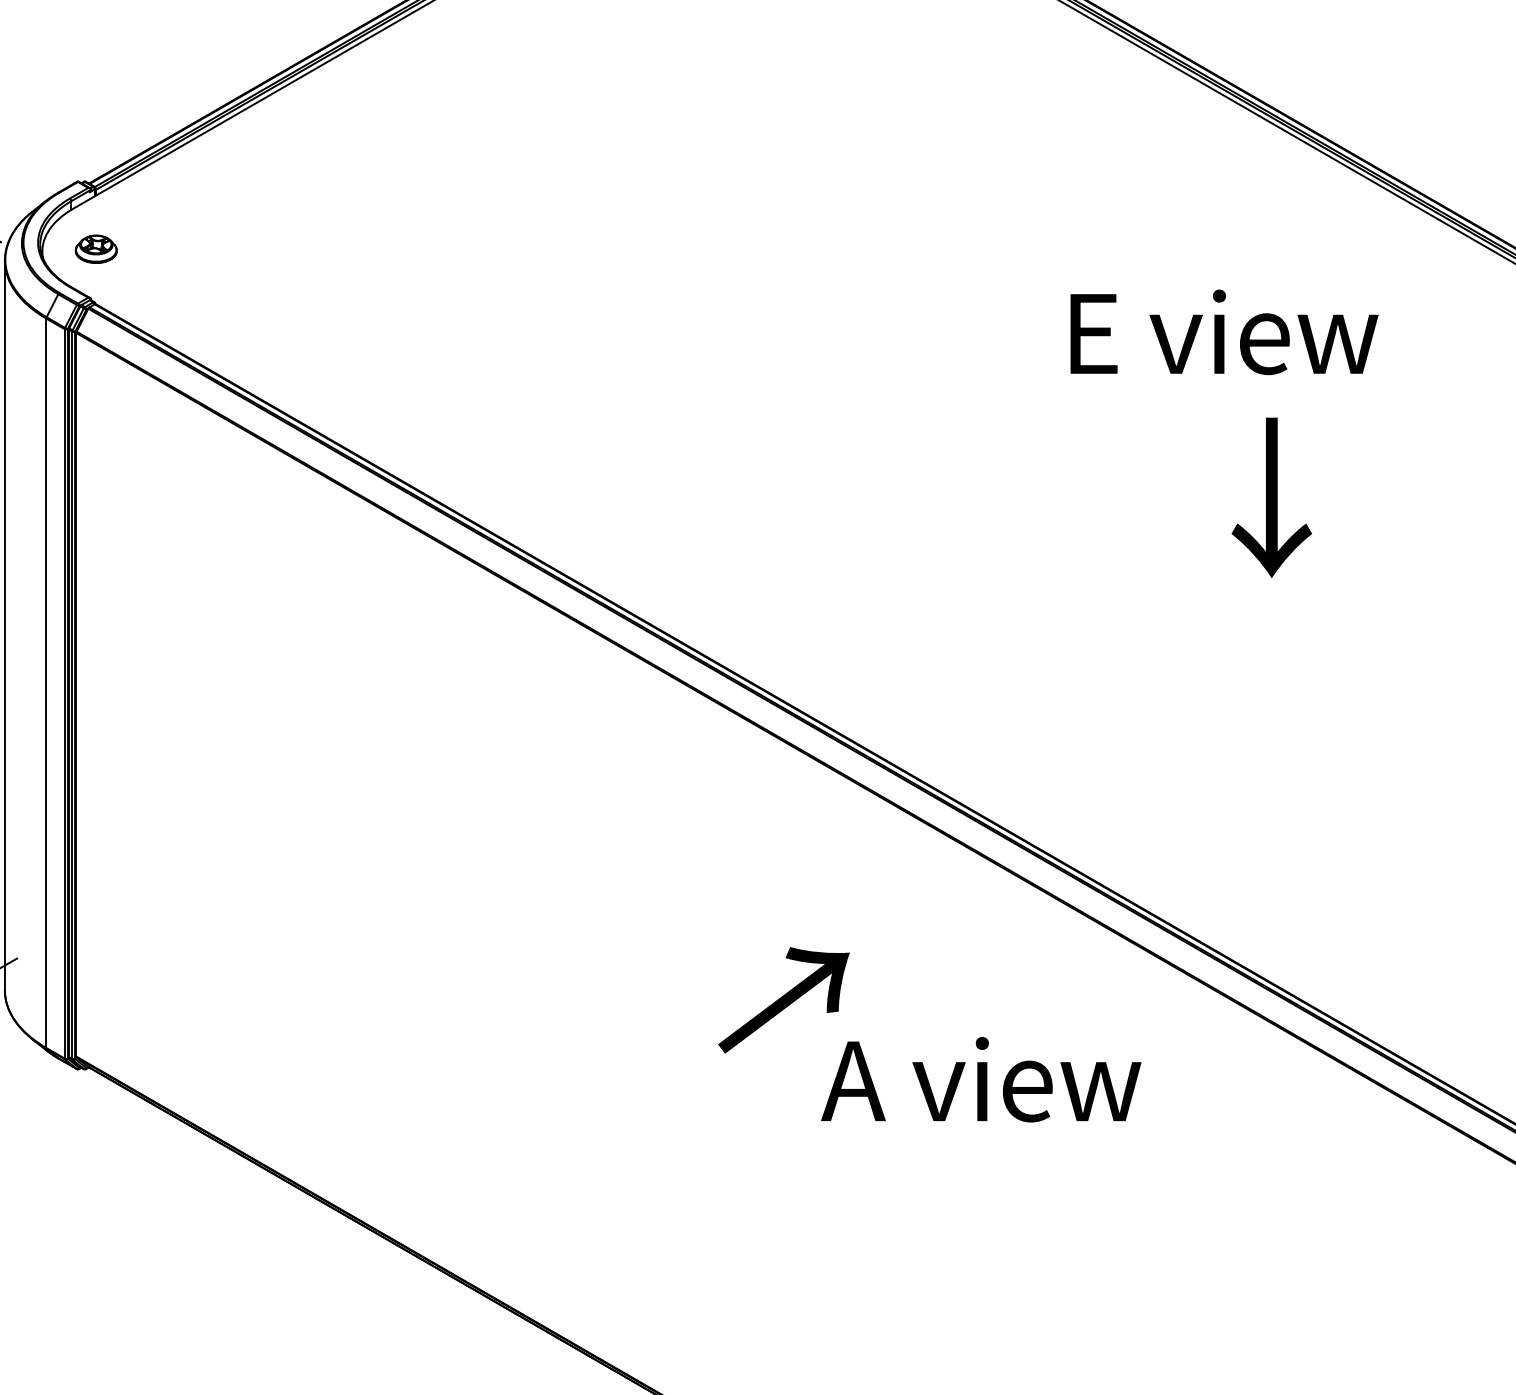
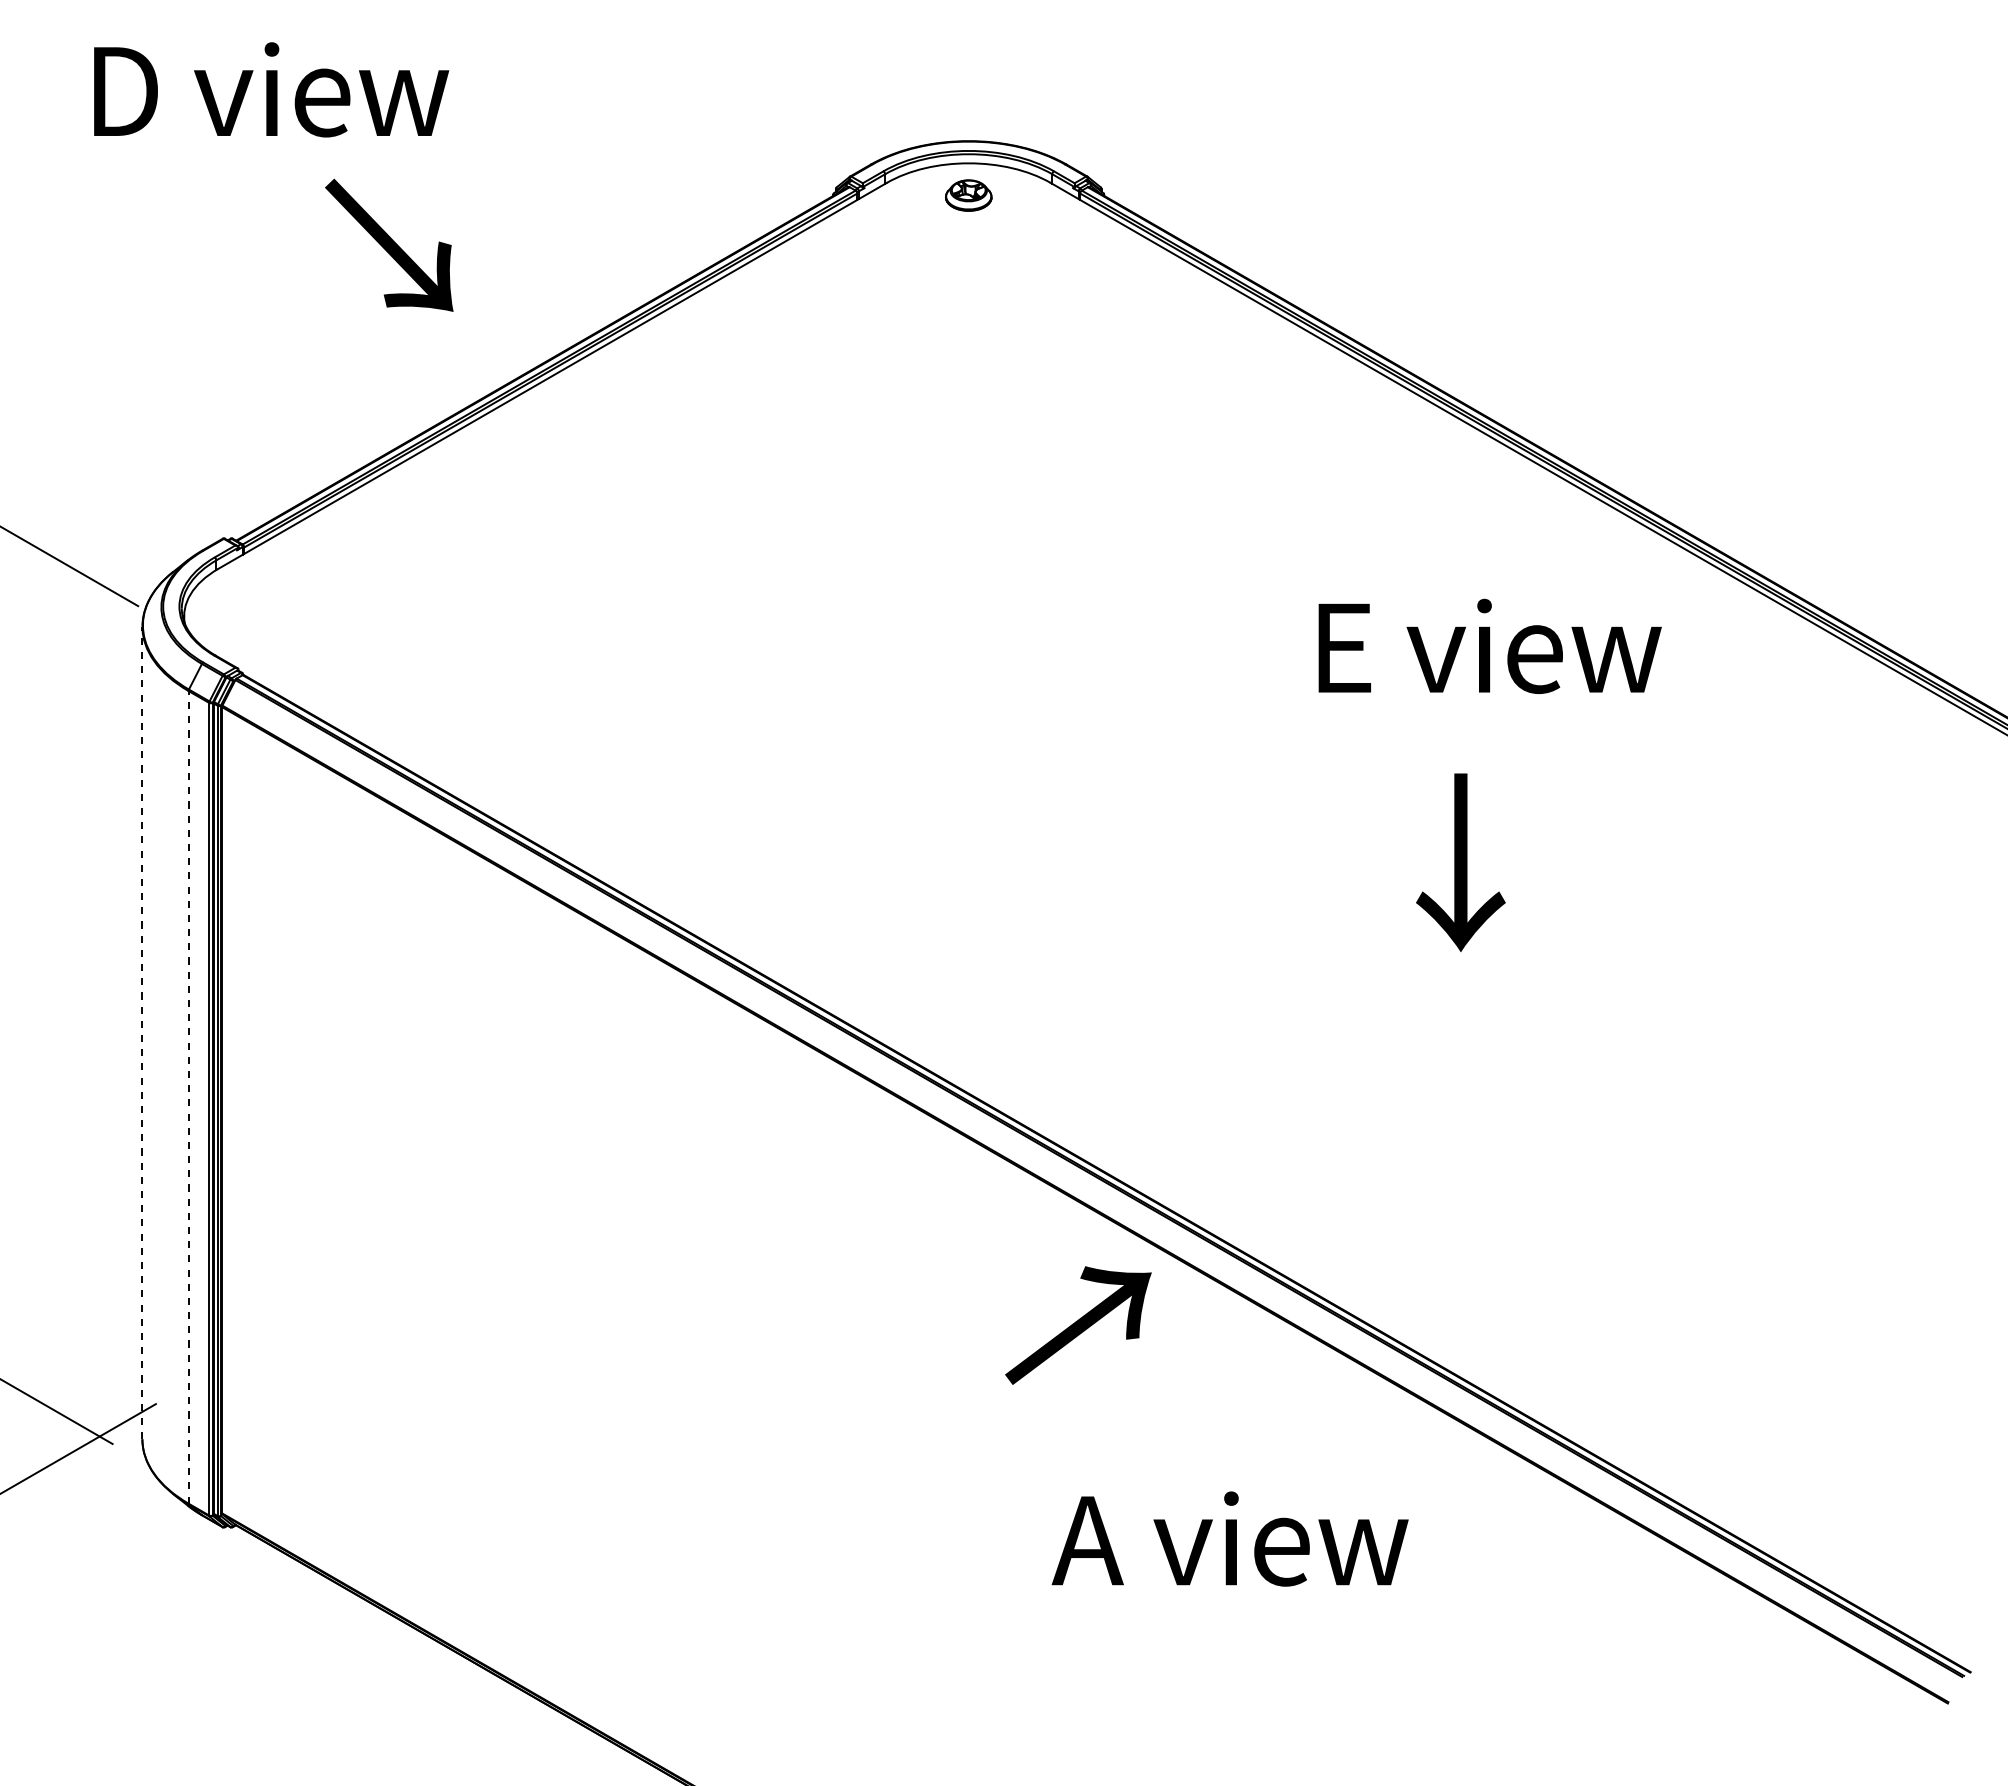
part: (96, 248) -> (244, 613), removed
text: (1223, 331) -> (1489, 645), moved
text: (1271, 497) -> (1460, 862), moved
line: (4, 625) -> (142, 1032), solid -> dashed
line: (46, 682) -> (188, 1096), solid -> dashed
text: (784, 1000) -> (1078, 1325), moved

